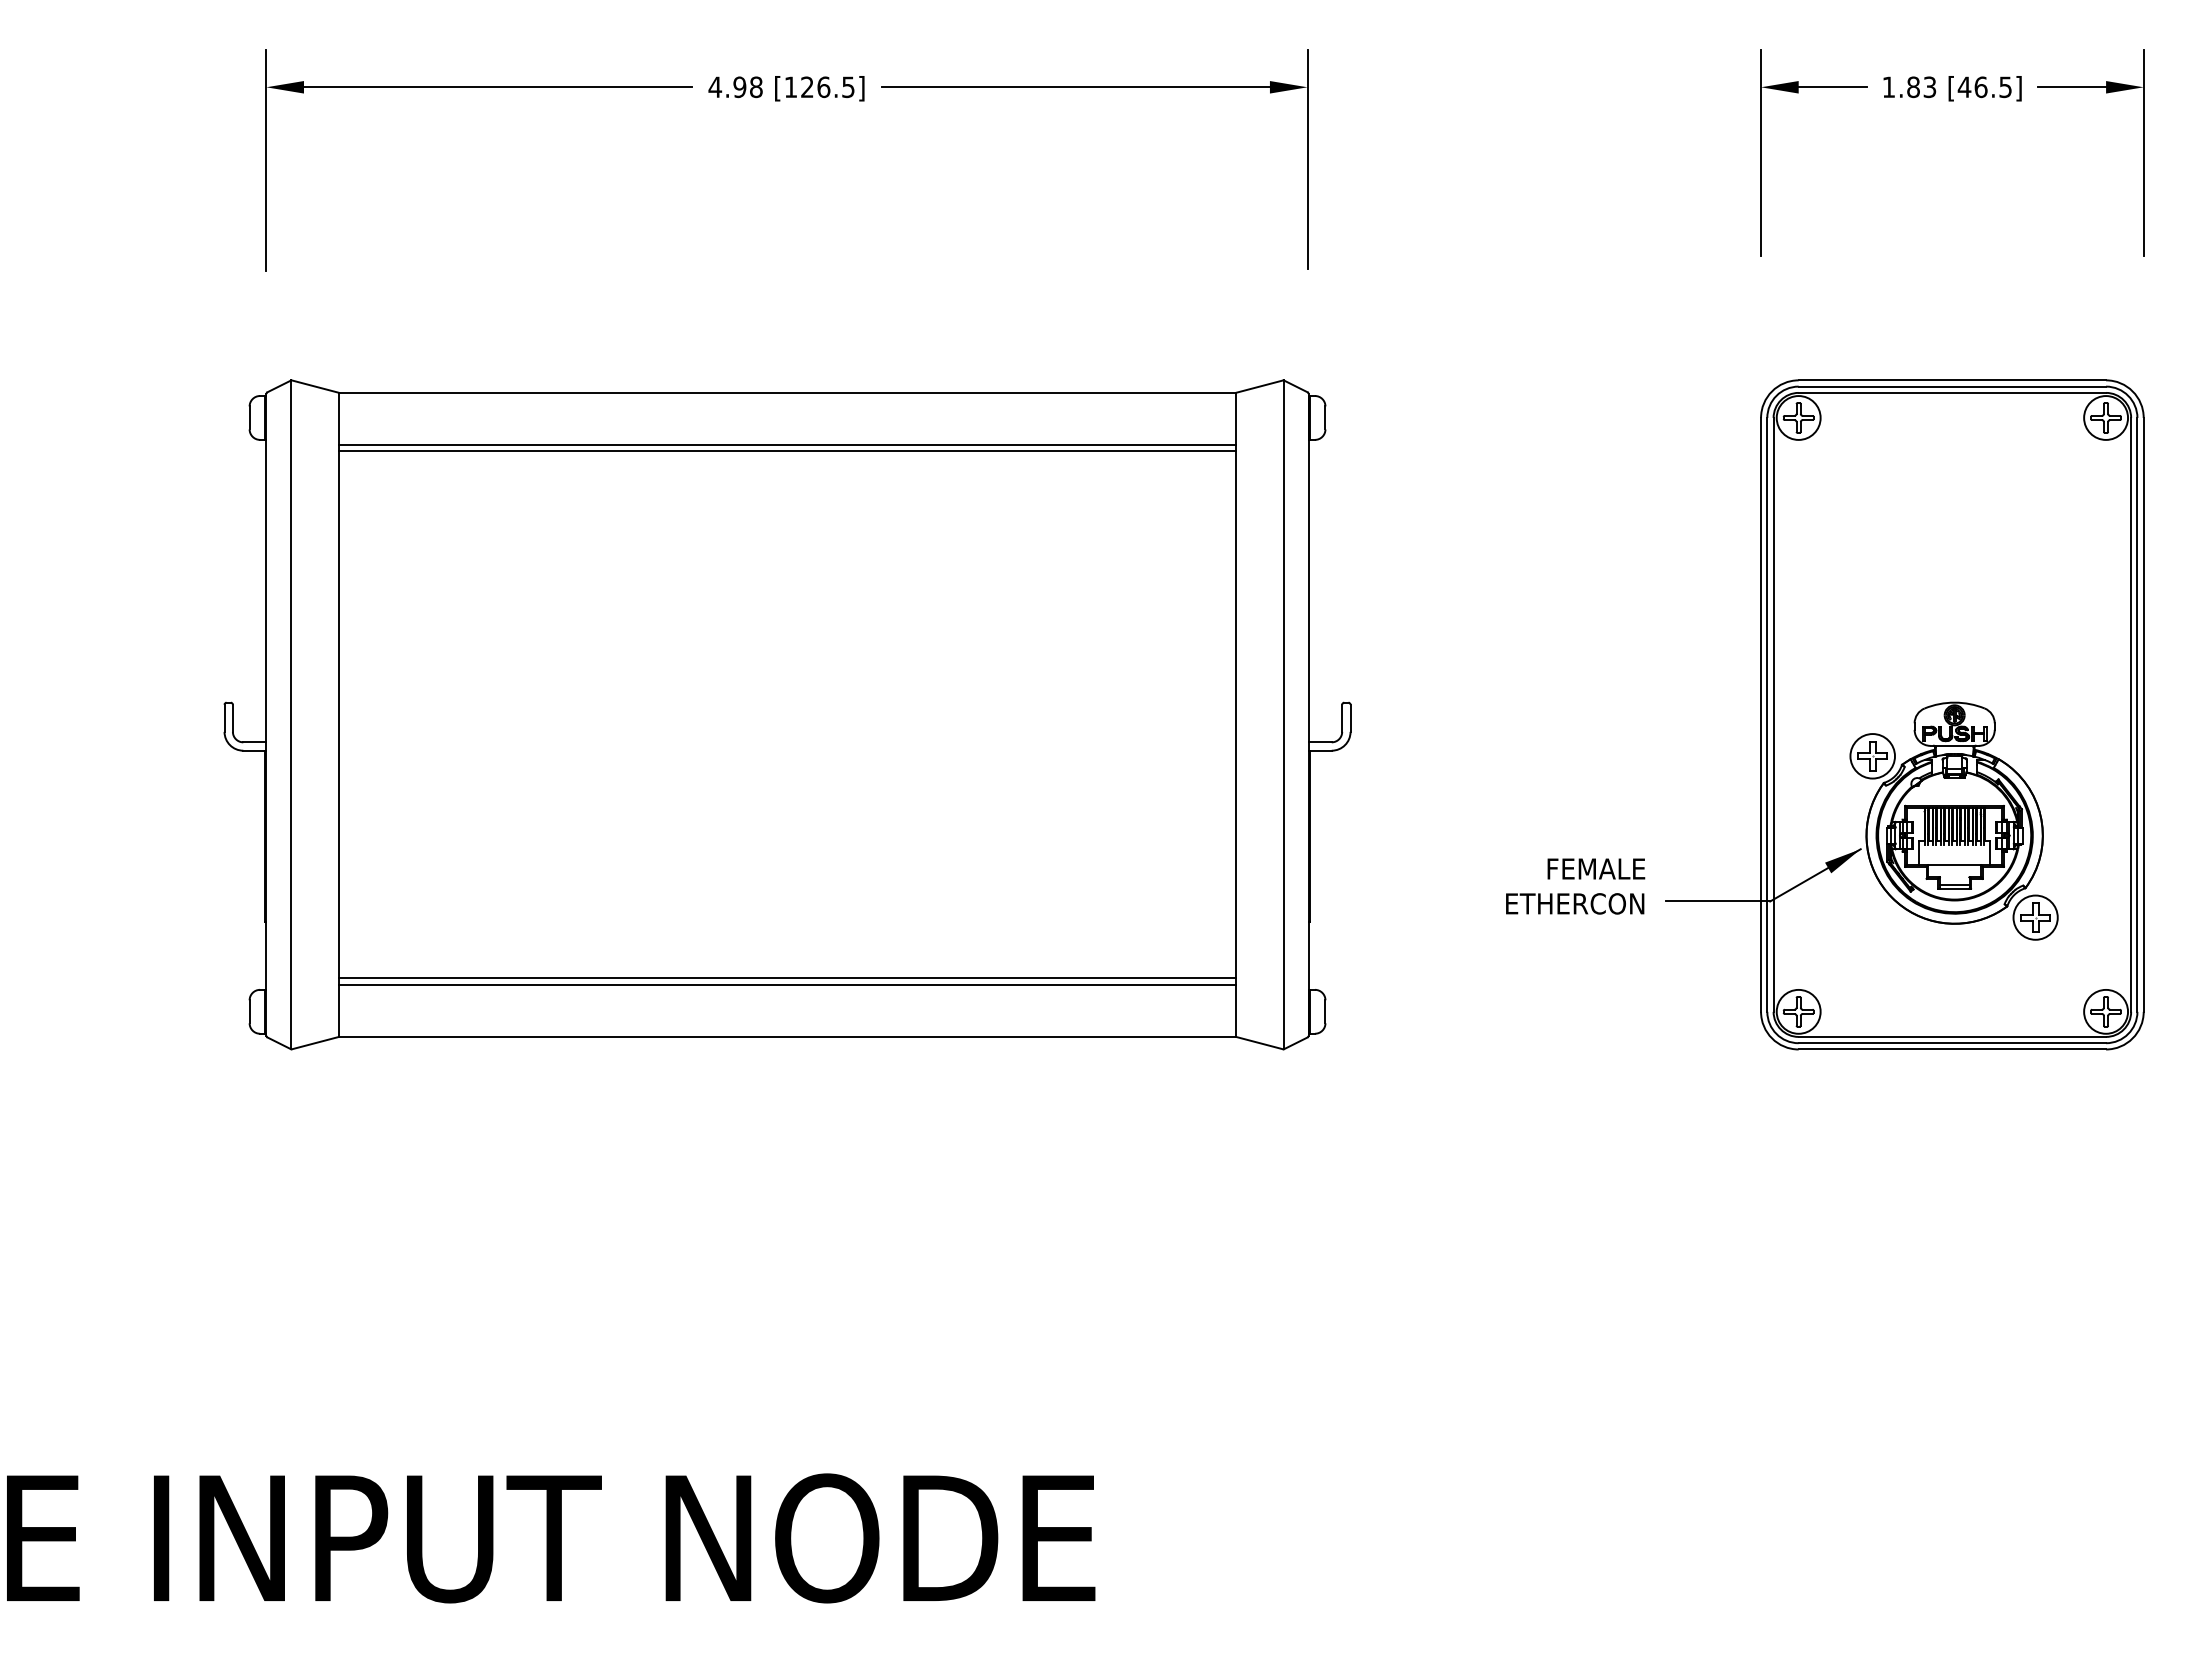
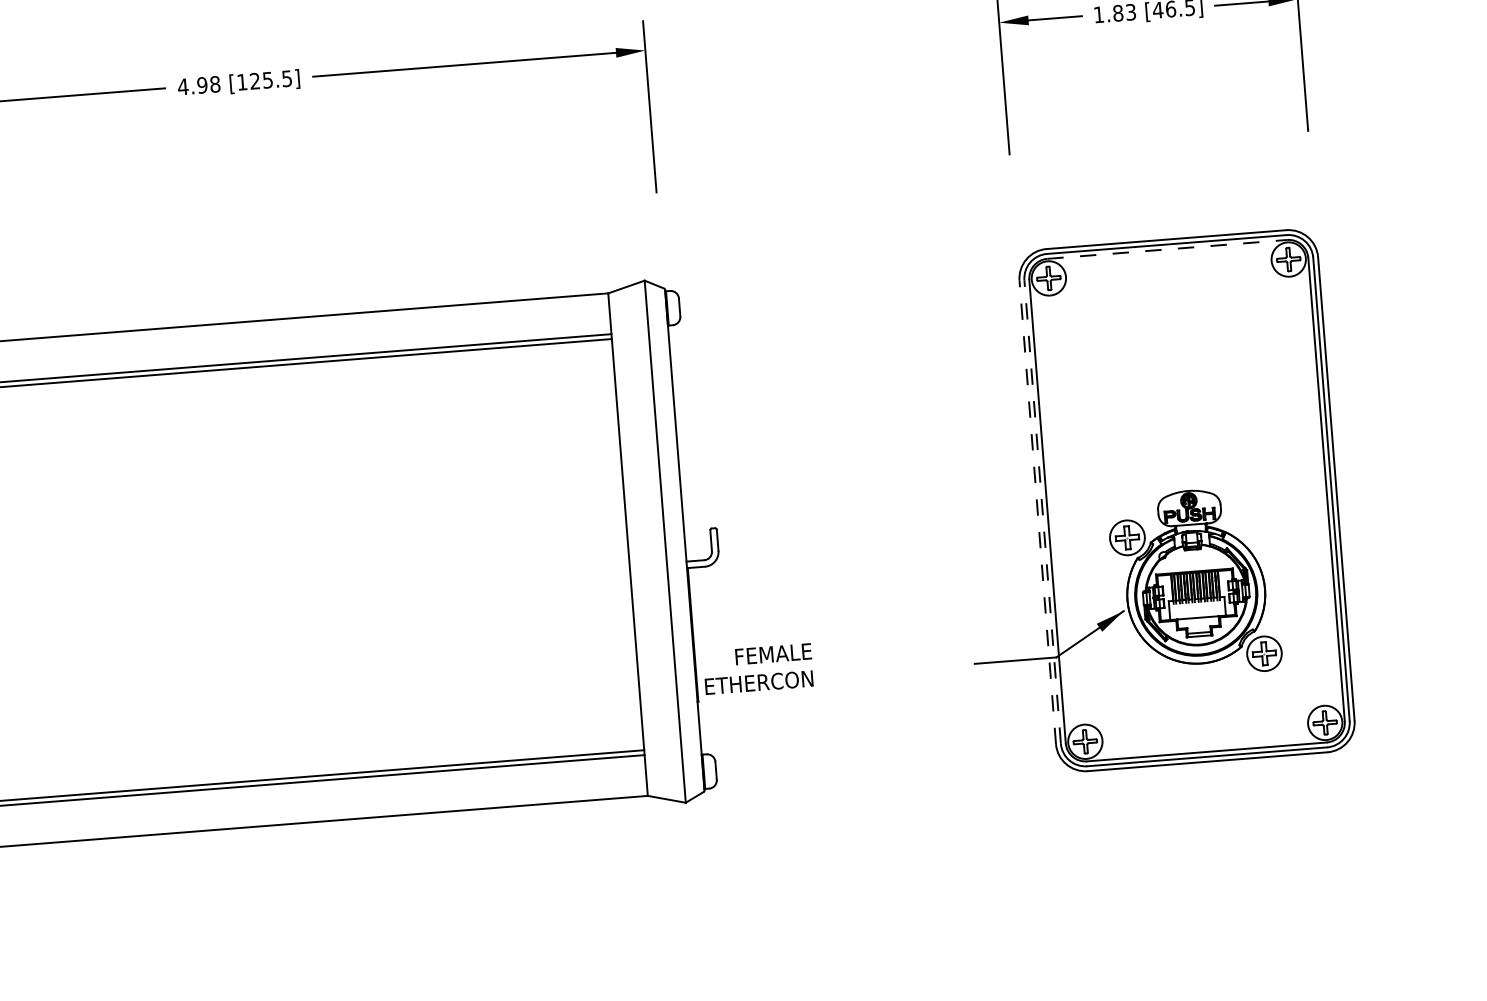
text: (823, 87) -> (267, 80), [126.5] -> [125.5]
line: (1952, 392) -> (1167, 249), solid -> dashed
line: (1761, 714) -> (1038, 512), solid -> dashed
line: (1767, 714) -> (1042, 511), solid -> dashed
text: (1575, 886) -> (758, 669), moved

